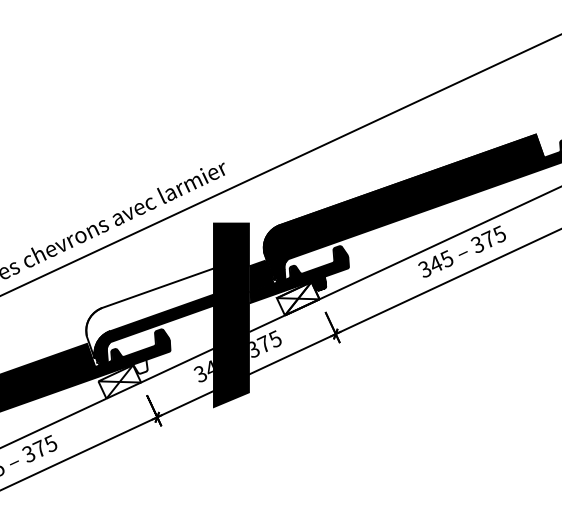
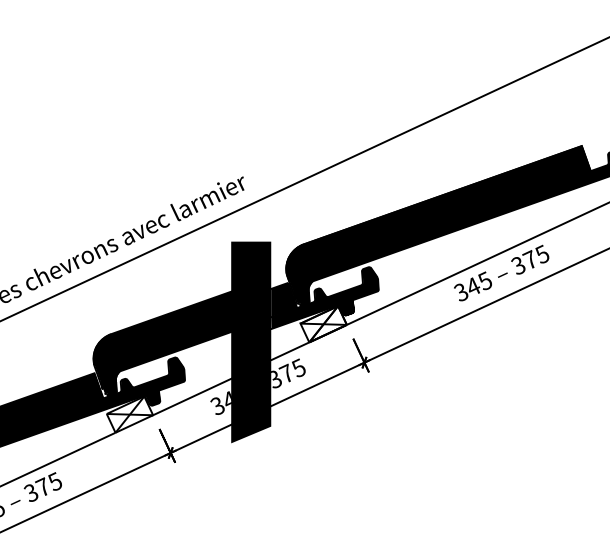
fill: (154, 311) -> (167, 338), added
fill: (139, 366) -> (151, 397), added

